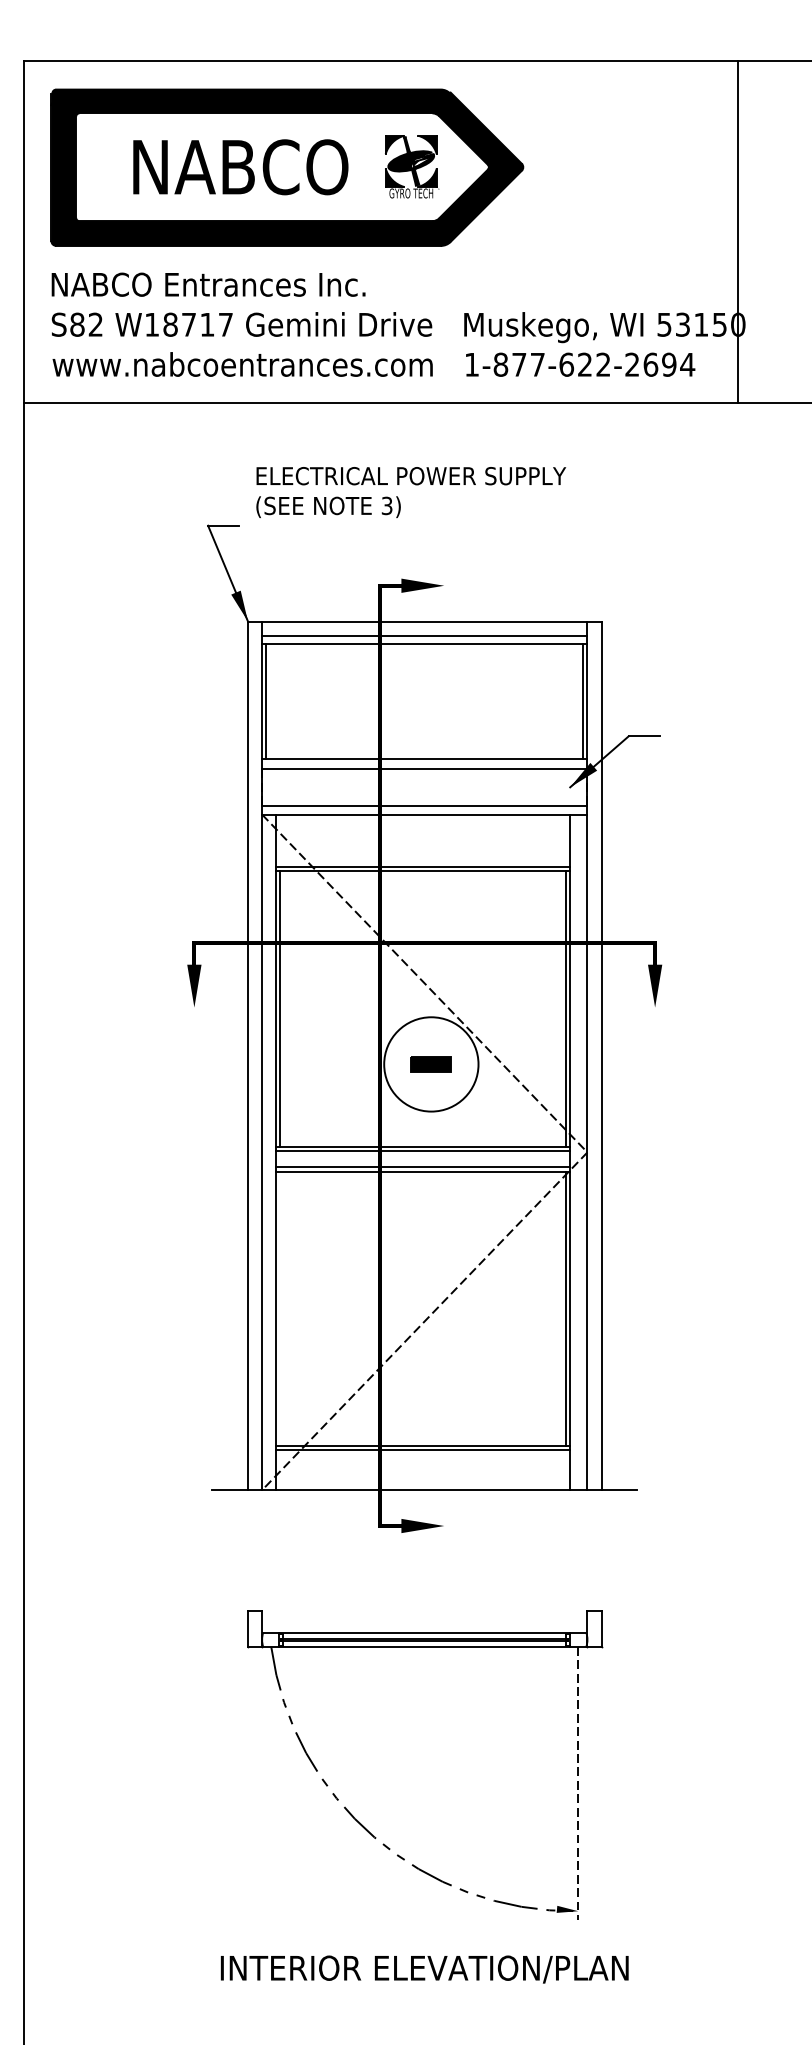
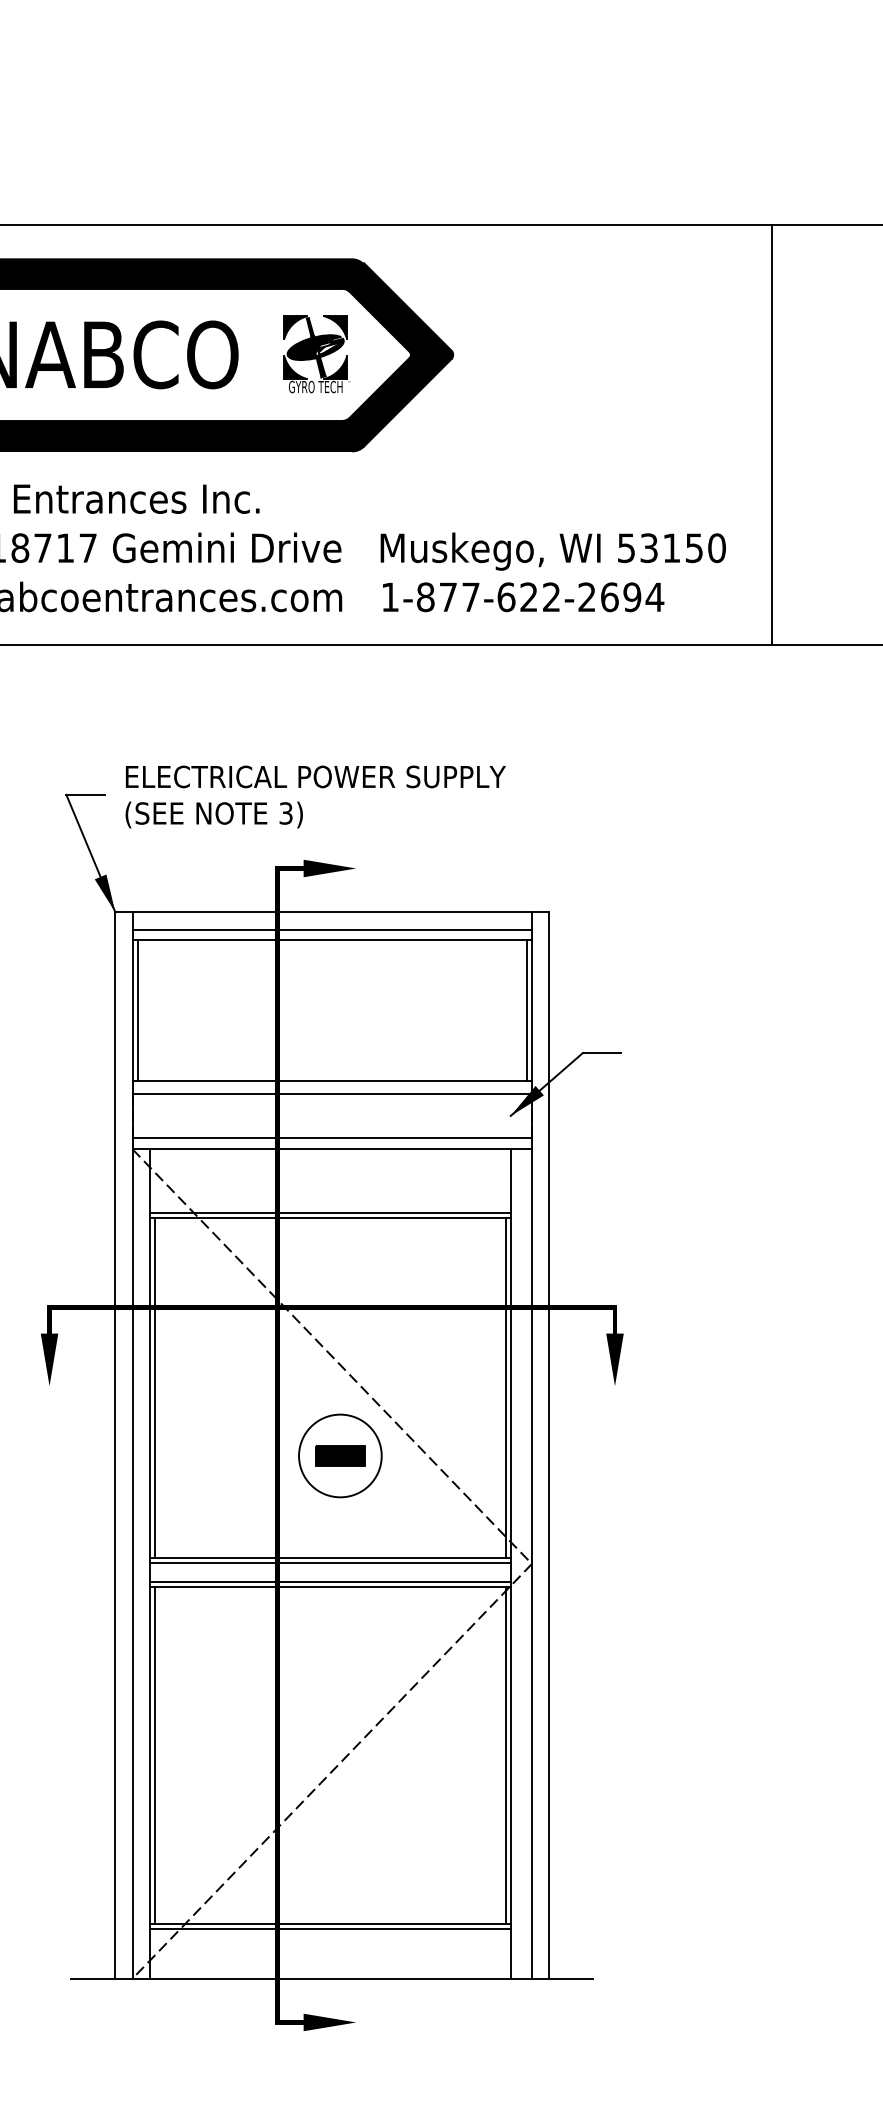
line: (737, 232) -> (771, 434), moved
text: (411, 492) -> (316, 796), moved
circle: (431, 1064) -> (340, 1456), size x0.71
line: (280, 1308) -> (155, 1755), added

